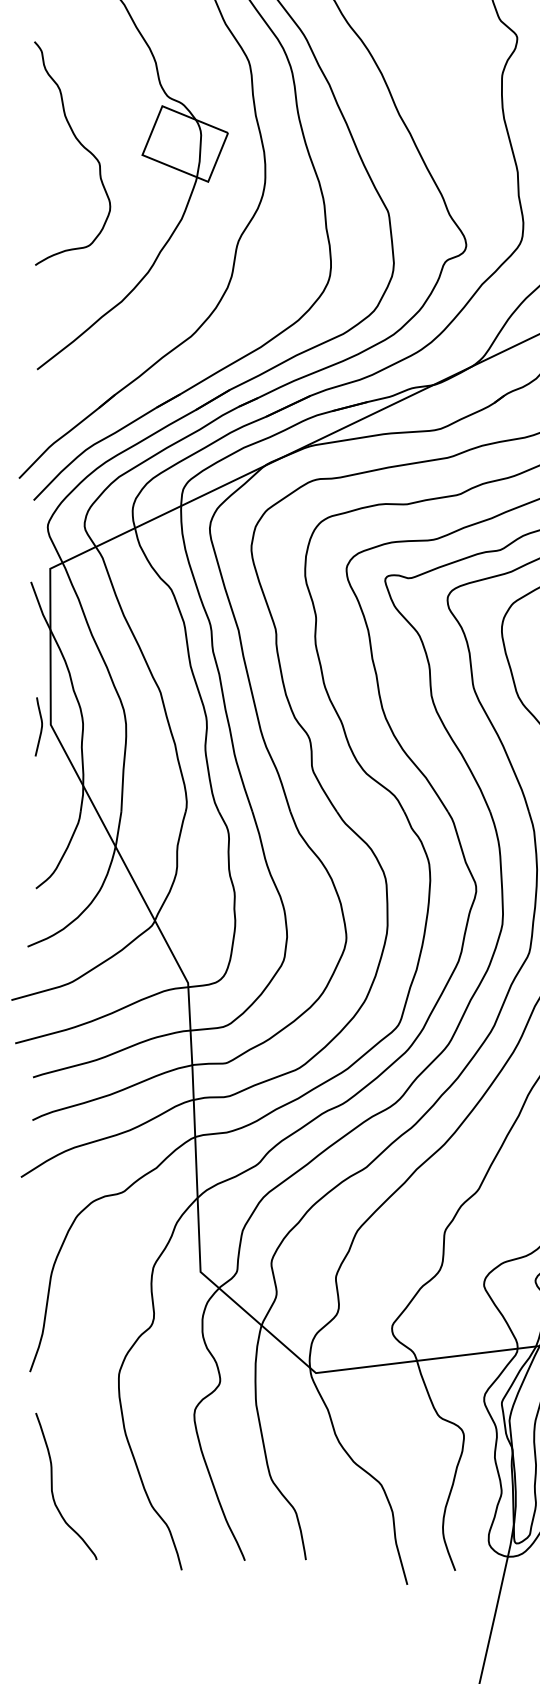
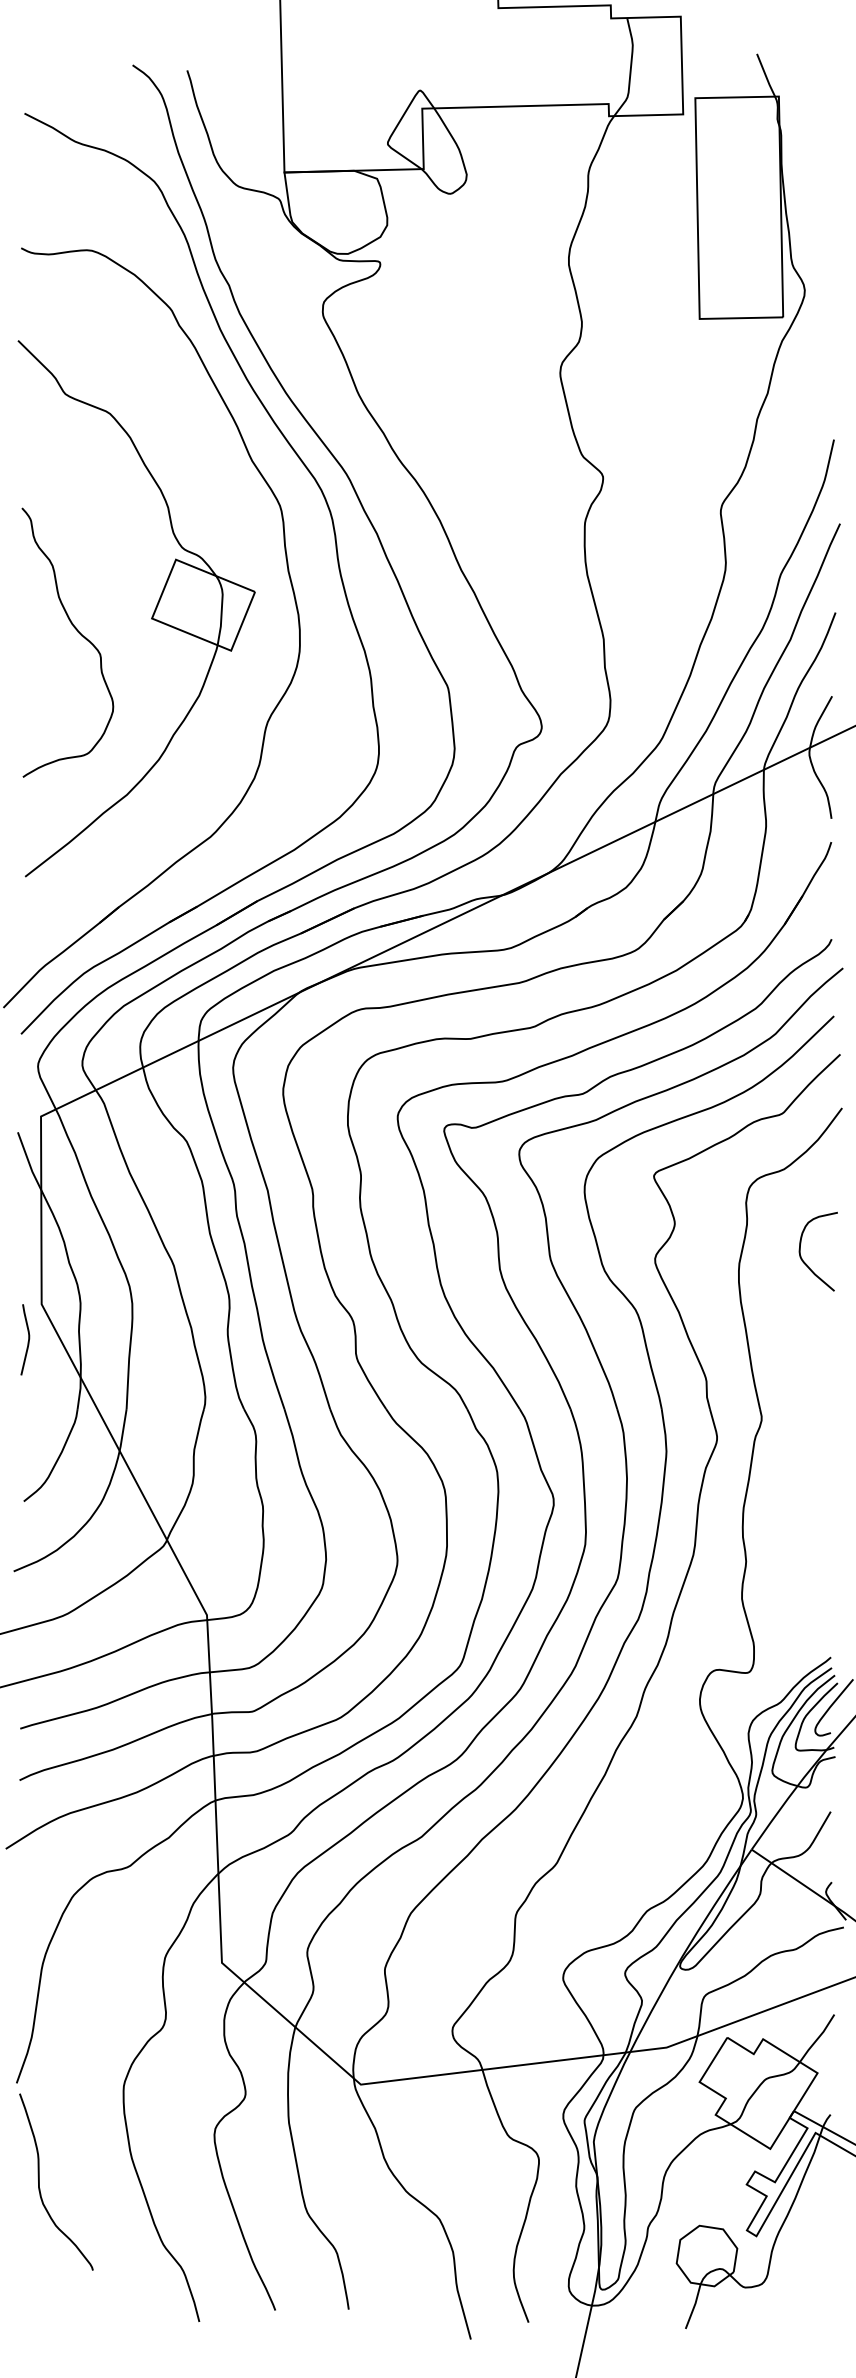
curve: (80, 145) -> (77, 632), moved
curve: (40, 728) -> (27, 1341), moved
curve: (52, 1485) -> (39, 2181), moved

